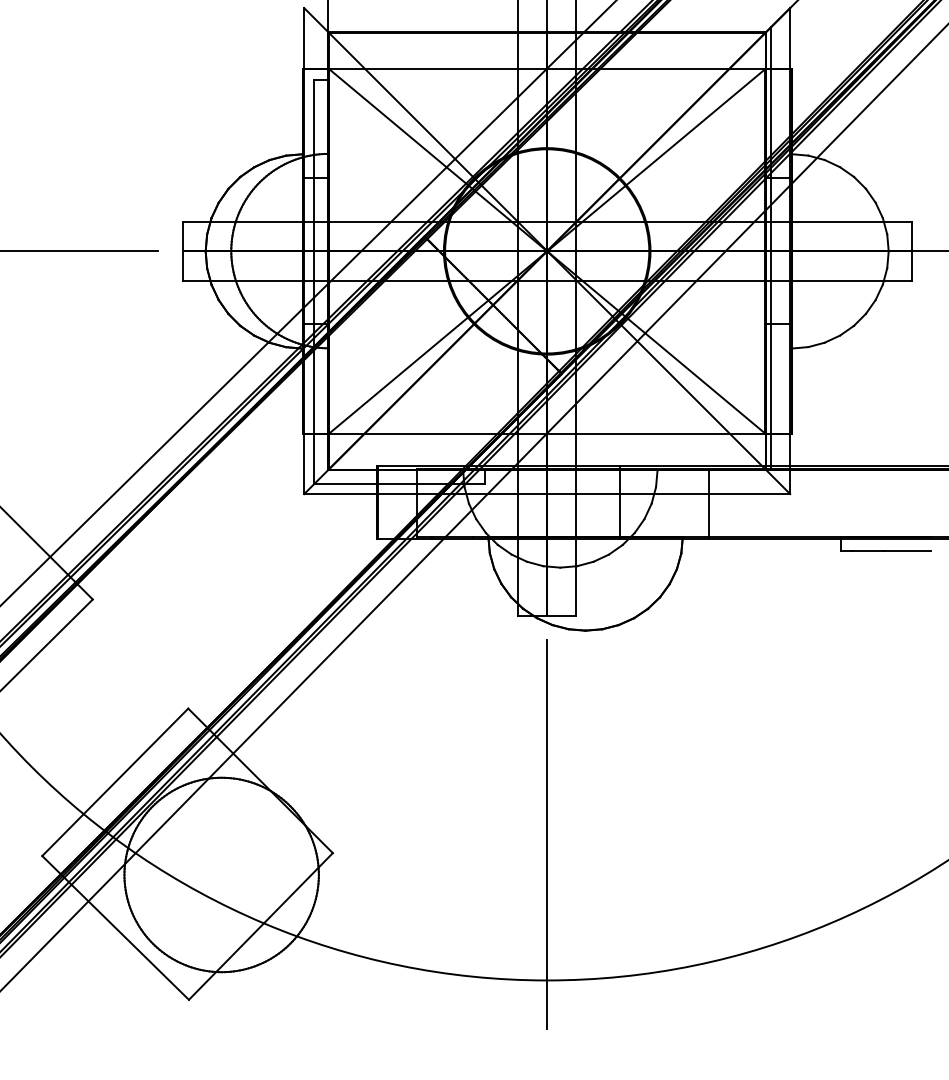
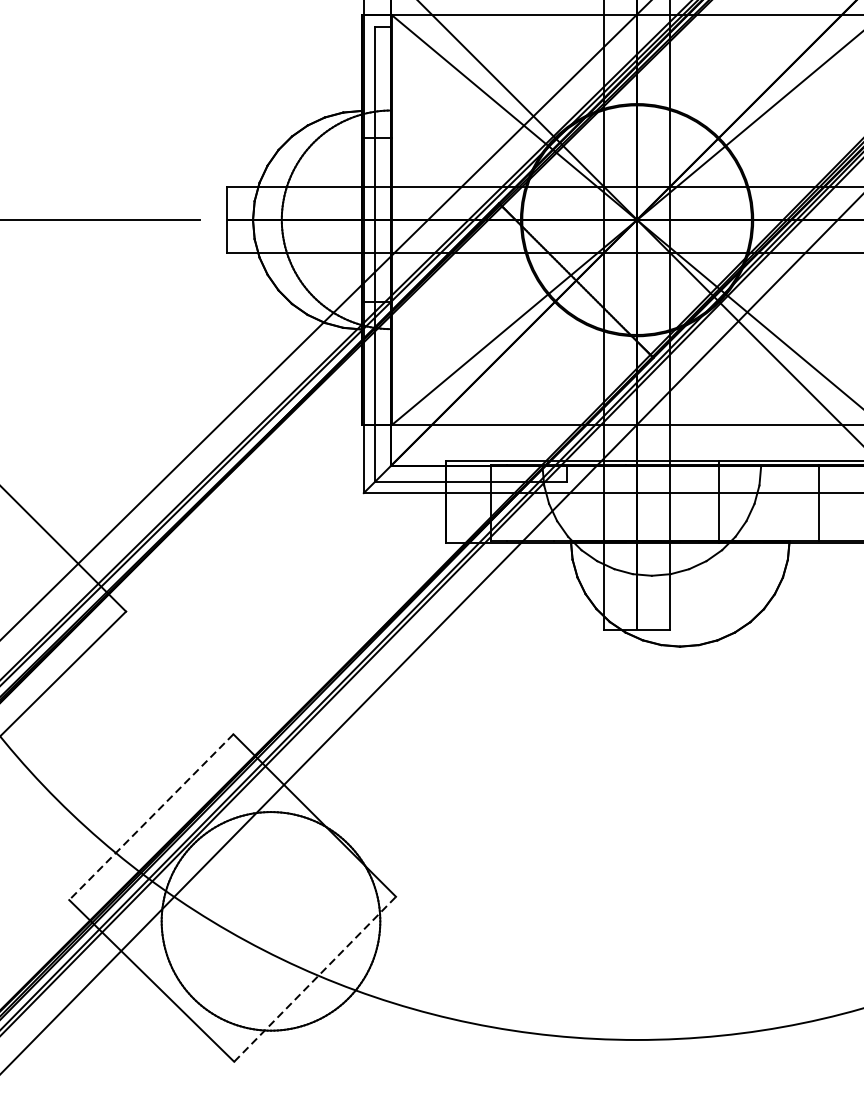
line: (115, 782) -> (151, 817), solid -> dashed
line: (547, 834) -> (637, 875), removed
line: (260, 926) -> (314, 979), solid -> dashed

